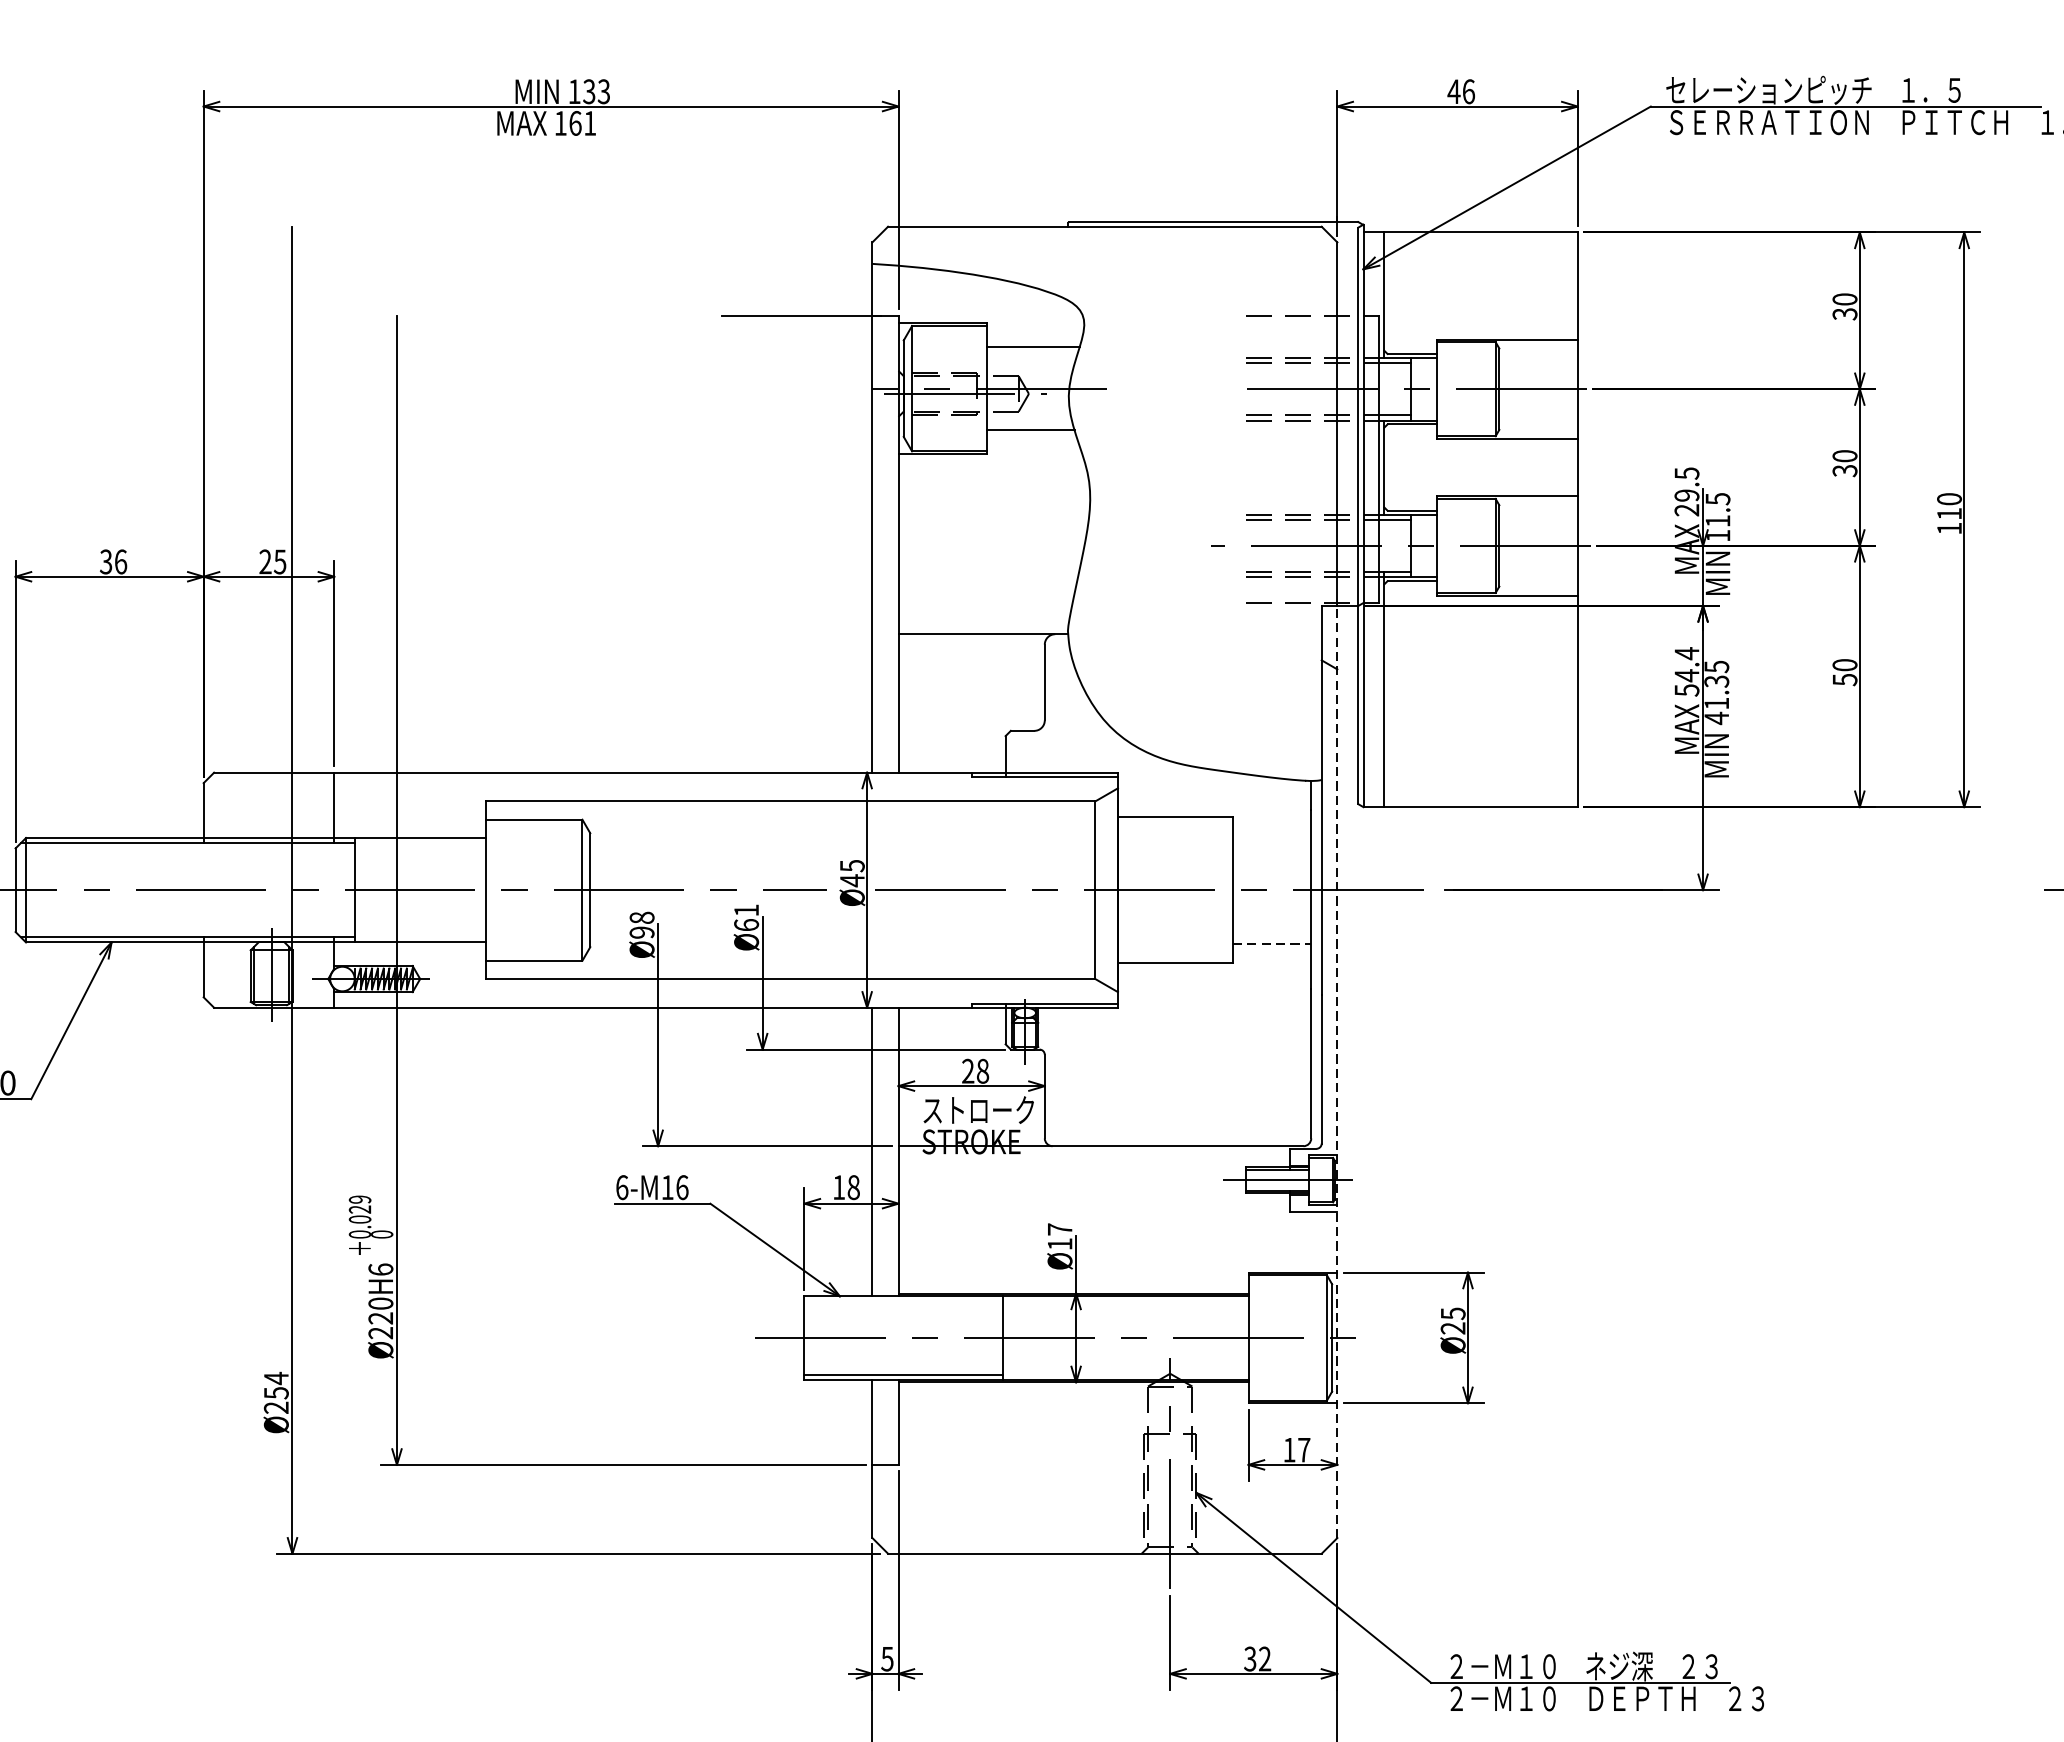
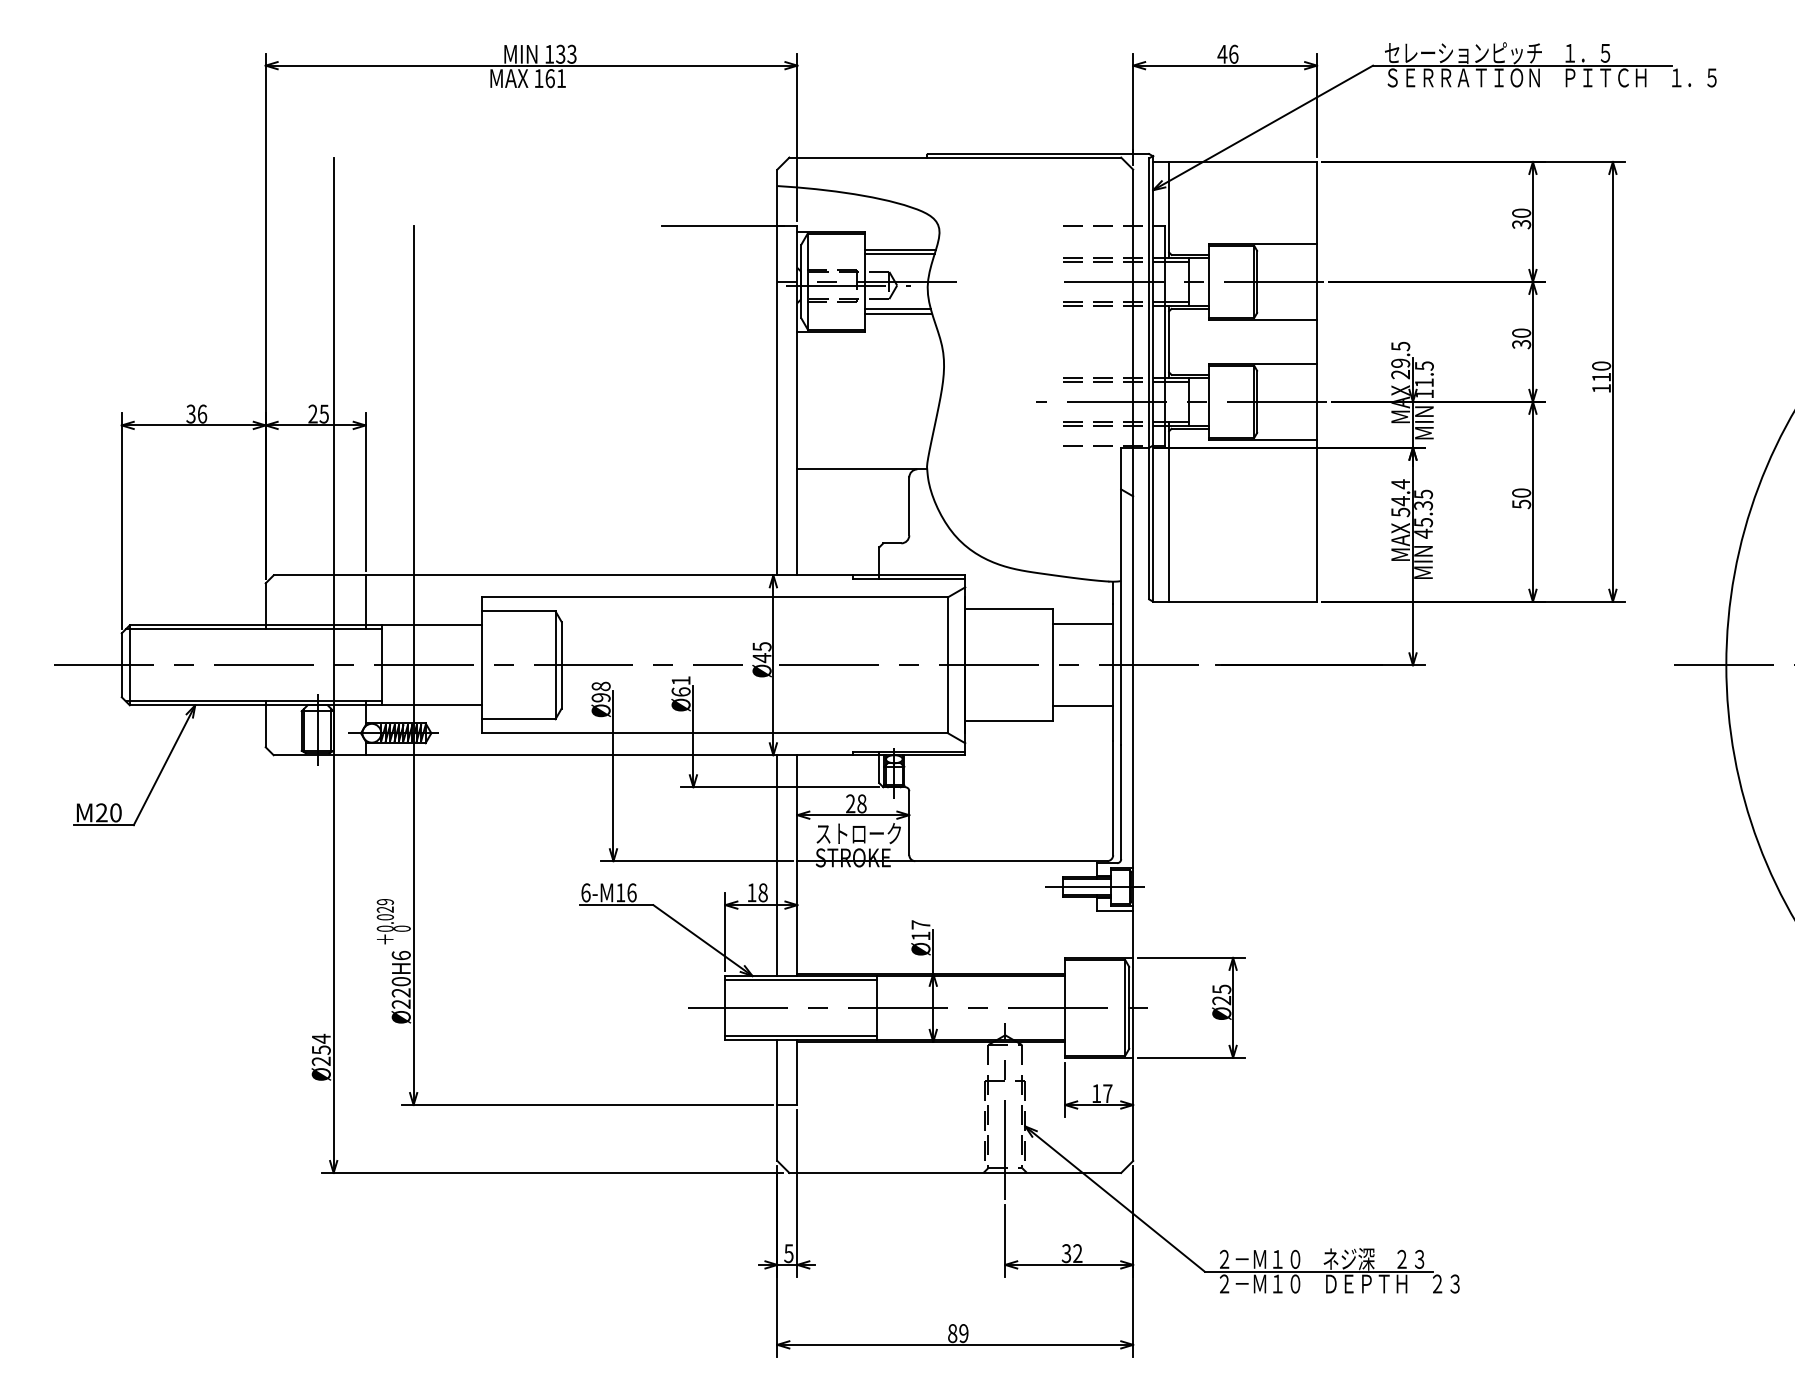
line: (1031, 352) -> (899, 253), added
line: (1029, 425) -> (897, 309), added
text: (1716, 703) -> (1423, 522), 41.35 -> 45.35
line: (1272, 836) -> (1083, 624), added
line: (1272, 944) -> (1083, 706), dashed -> solid
line: (1337, 1072) -> (1133, 804), dashed -> solid
line: (903, 1300) -> (801, 979), added

